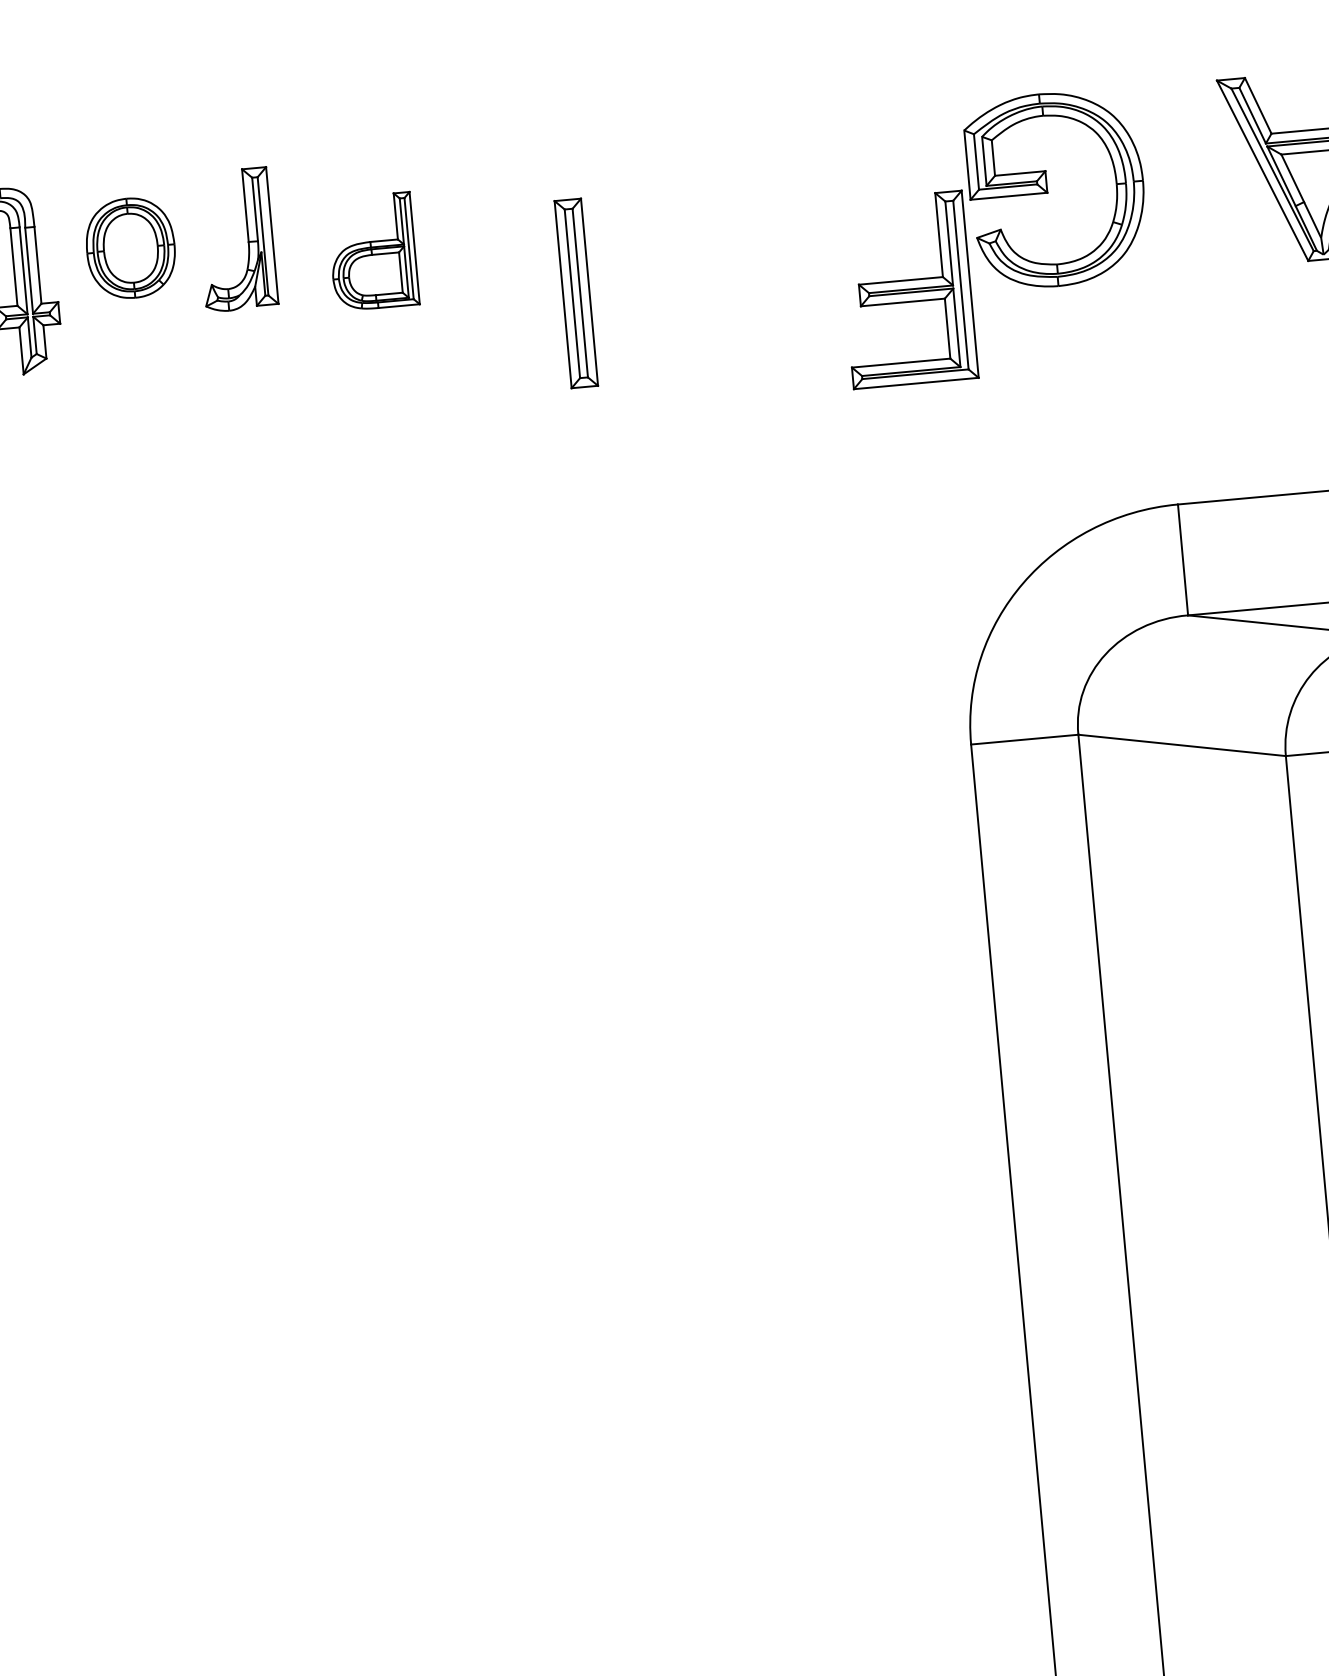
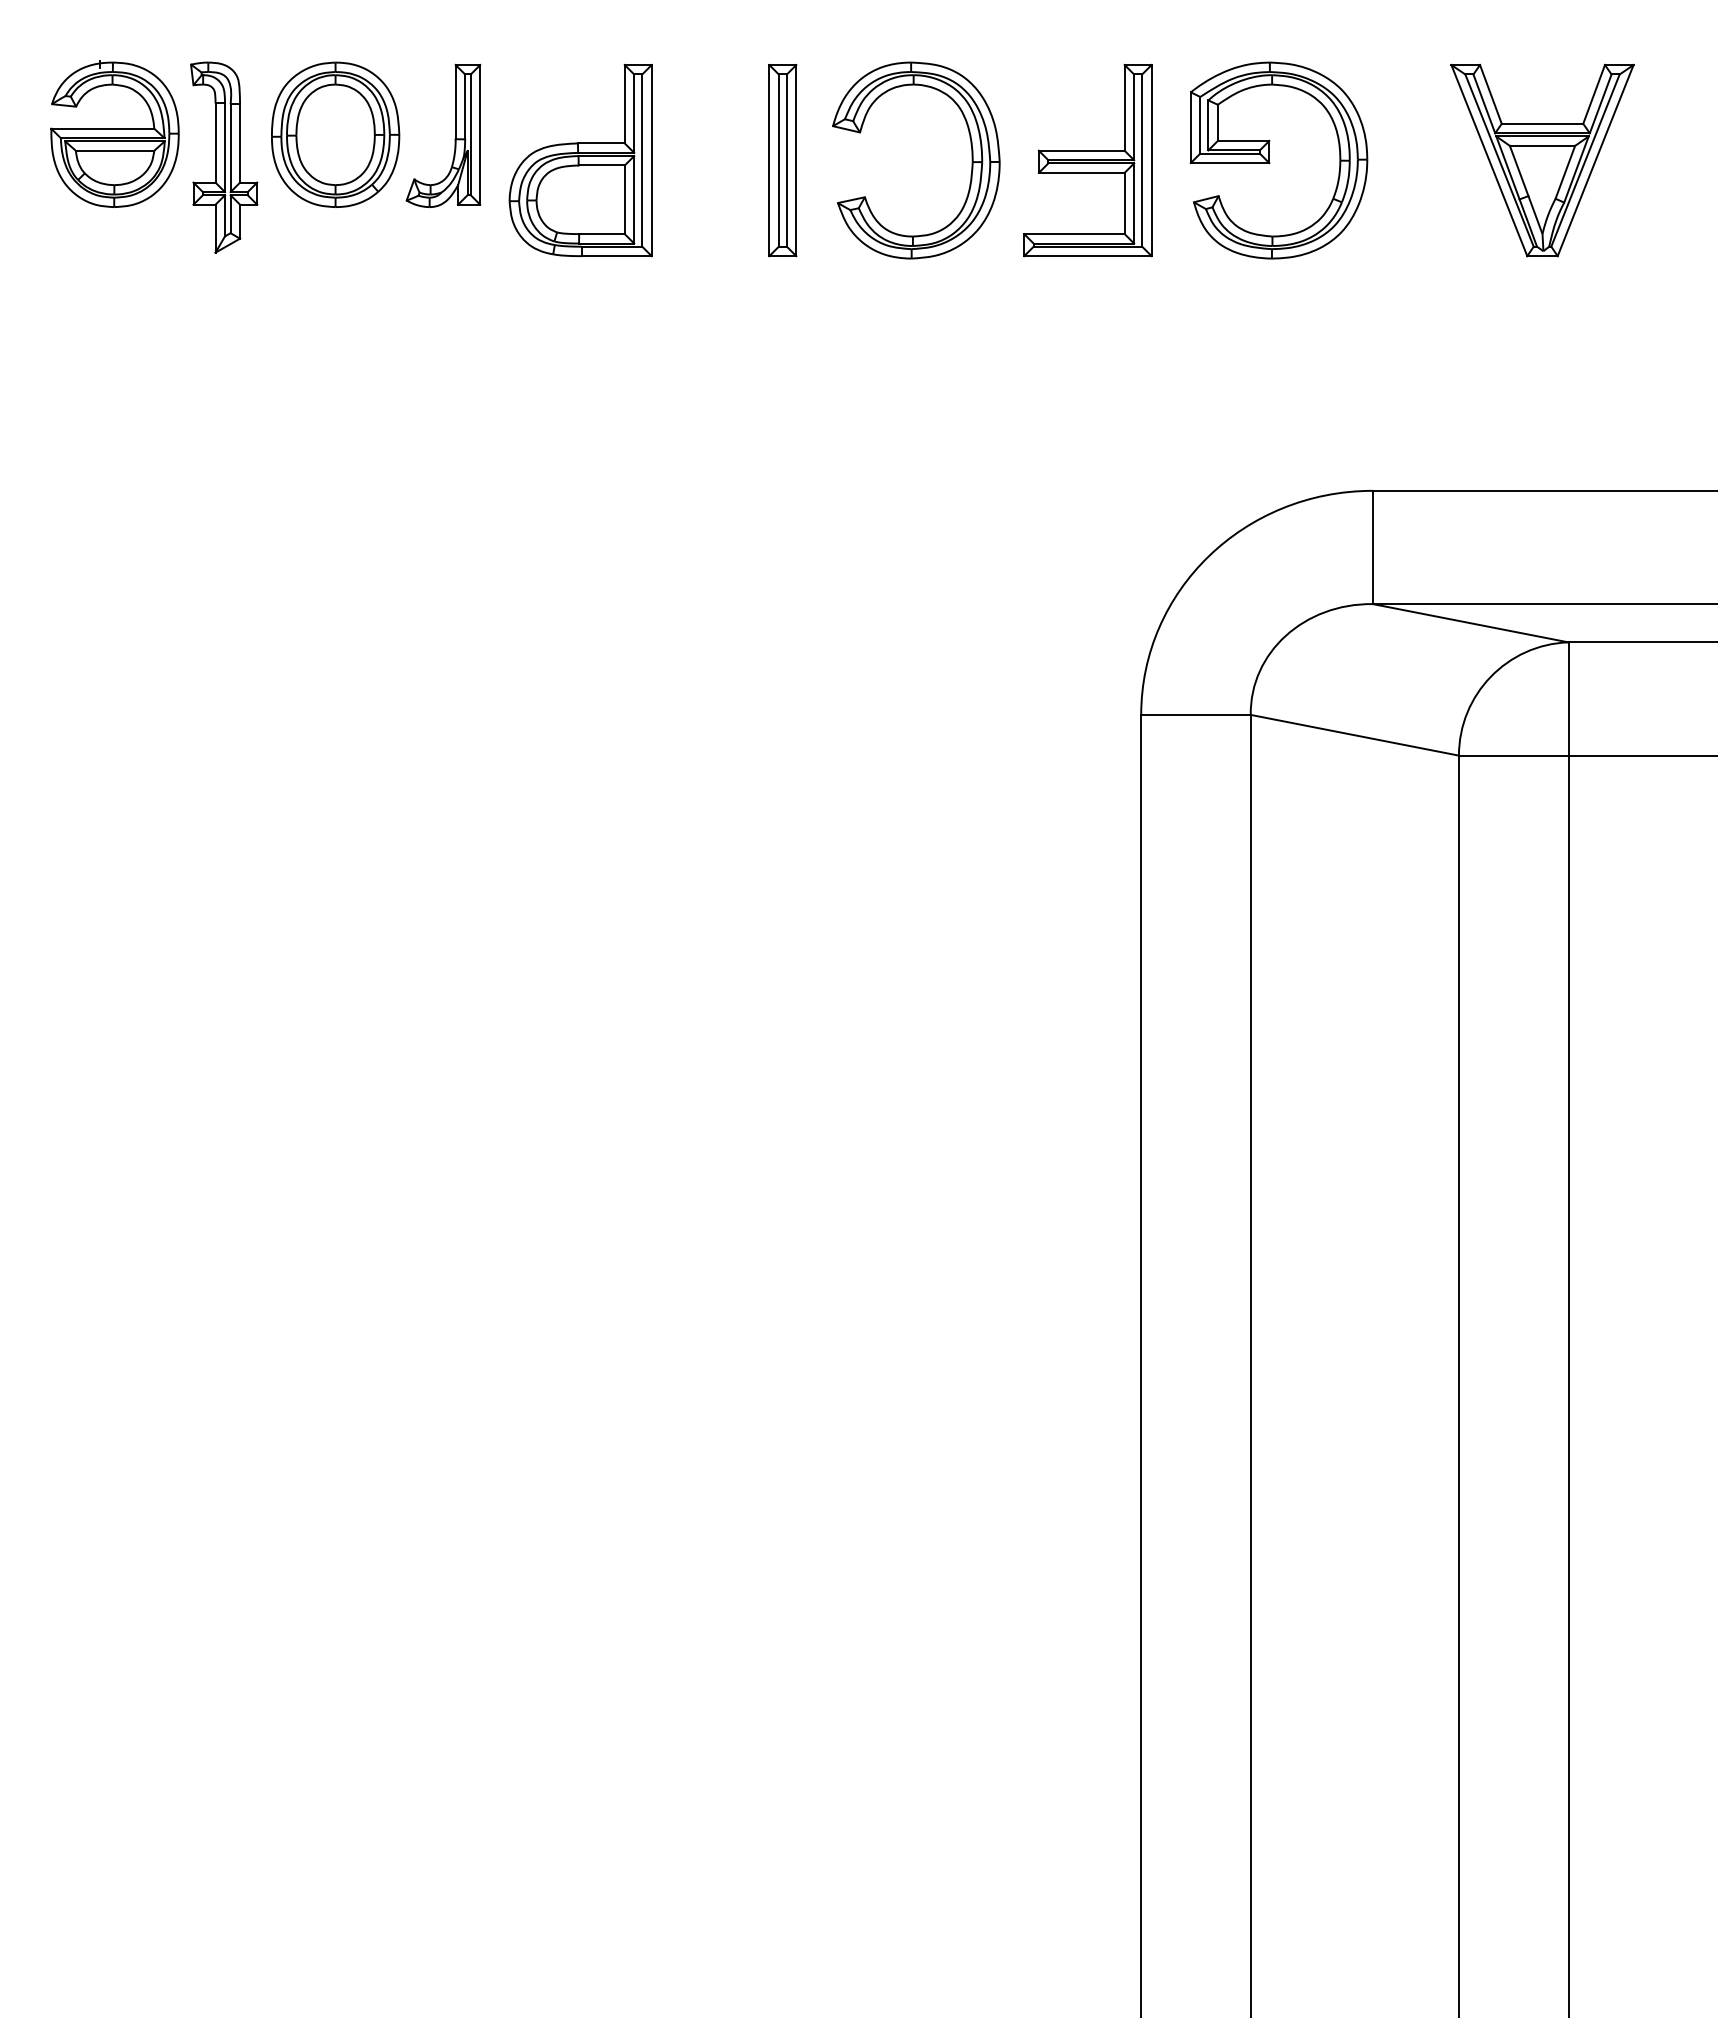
part: (755, 216) -> (971, 160), added
part: (130, 248) -> (335, 134), size x1.43
part: (372, 251) -> (580, 160), size x1.67
part: (907, 289) -> (1087, 160), moved
part: (575, 293) -> (782, 160), moved

